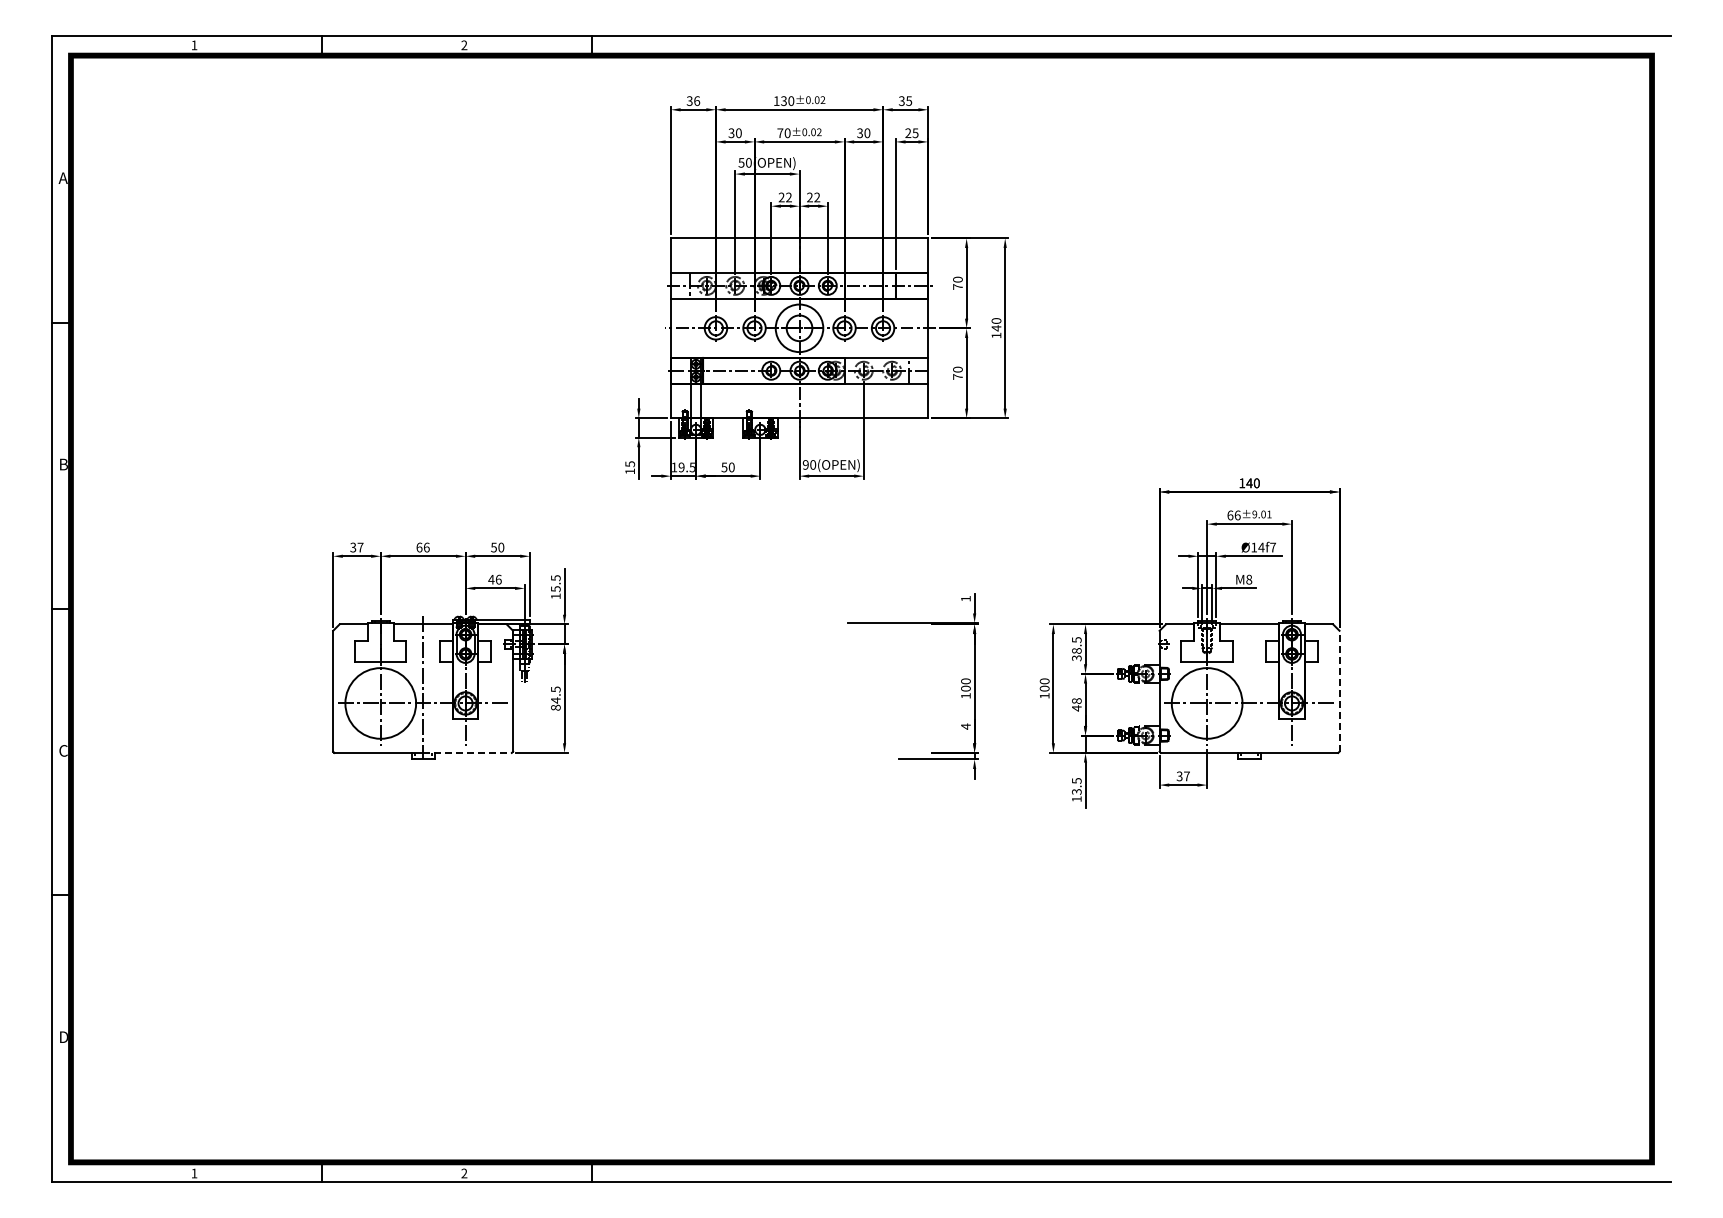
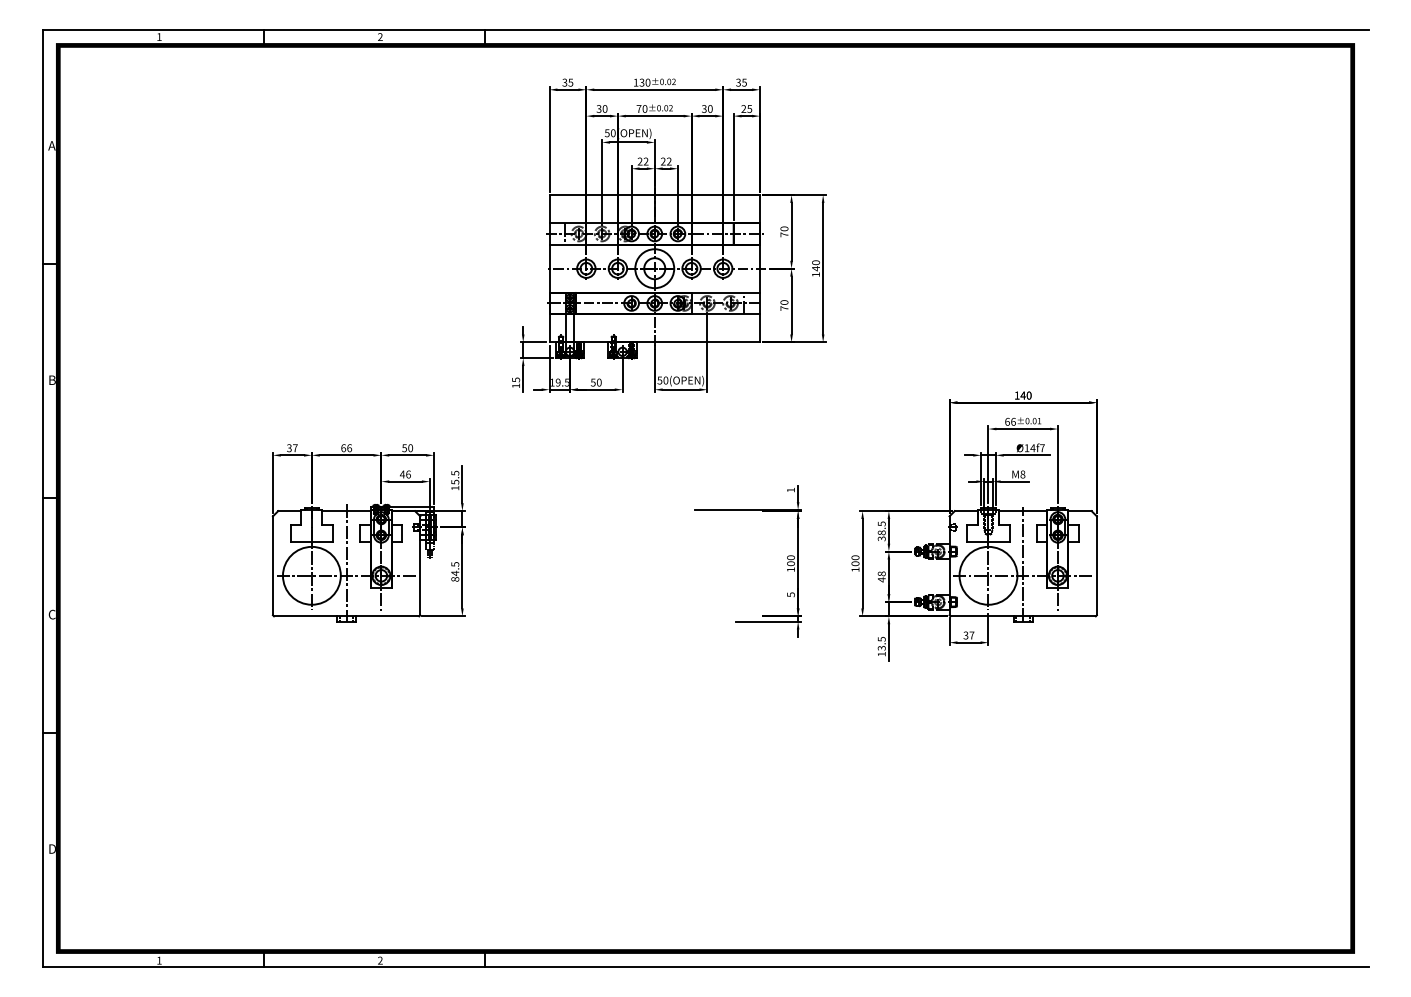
text: (697, 100) -> (571, 82), 36 -> 35
text: (805, 464) -> (659, 380), 90(OPEN) -> 50(OPEN)
text: (1254, 514) -> (1027, 421), 66\H0.8x±9.01 -> 66\H0.8x±0.01
line: (1249, 688) -> (1023, 563), added
line: (1339, 690) -> (1096, 565), dashed -> solid
text: (965, 726) -> (790, 594), 4 -> 5
line: (468, 752) -> (383, 615), dashed -> solid

